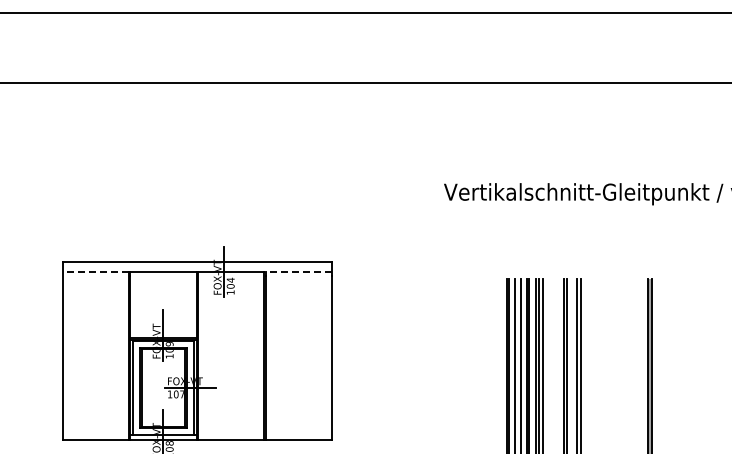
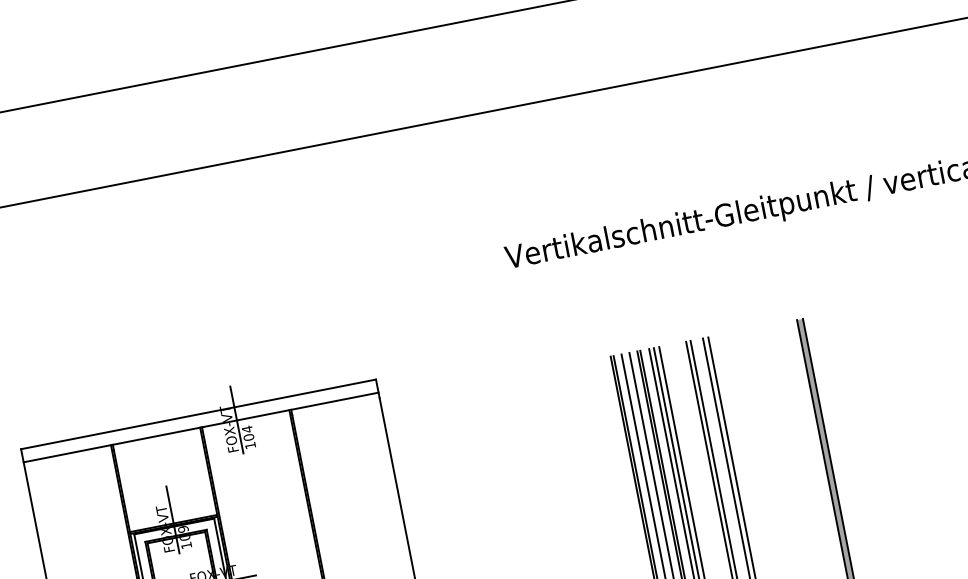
line: (95, 272) -> (66, 454), dashed -> solid
line: (298, 272) -> (334, 401), dashed -> solid

